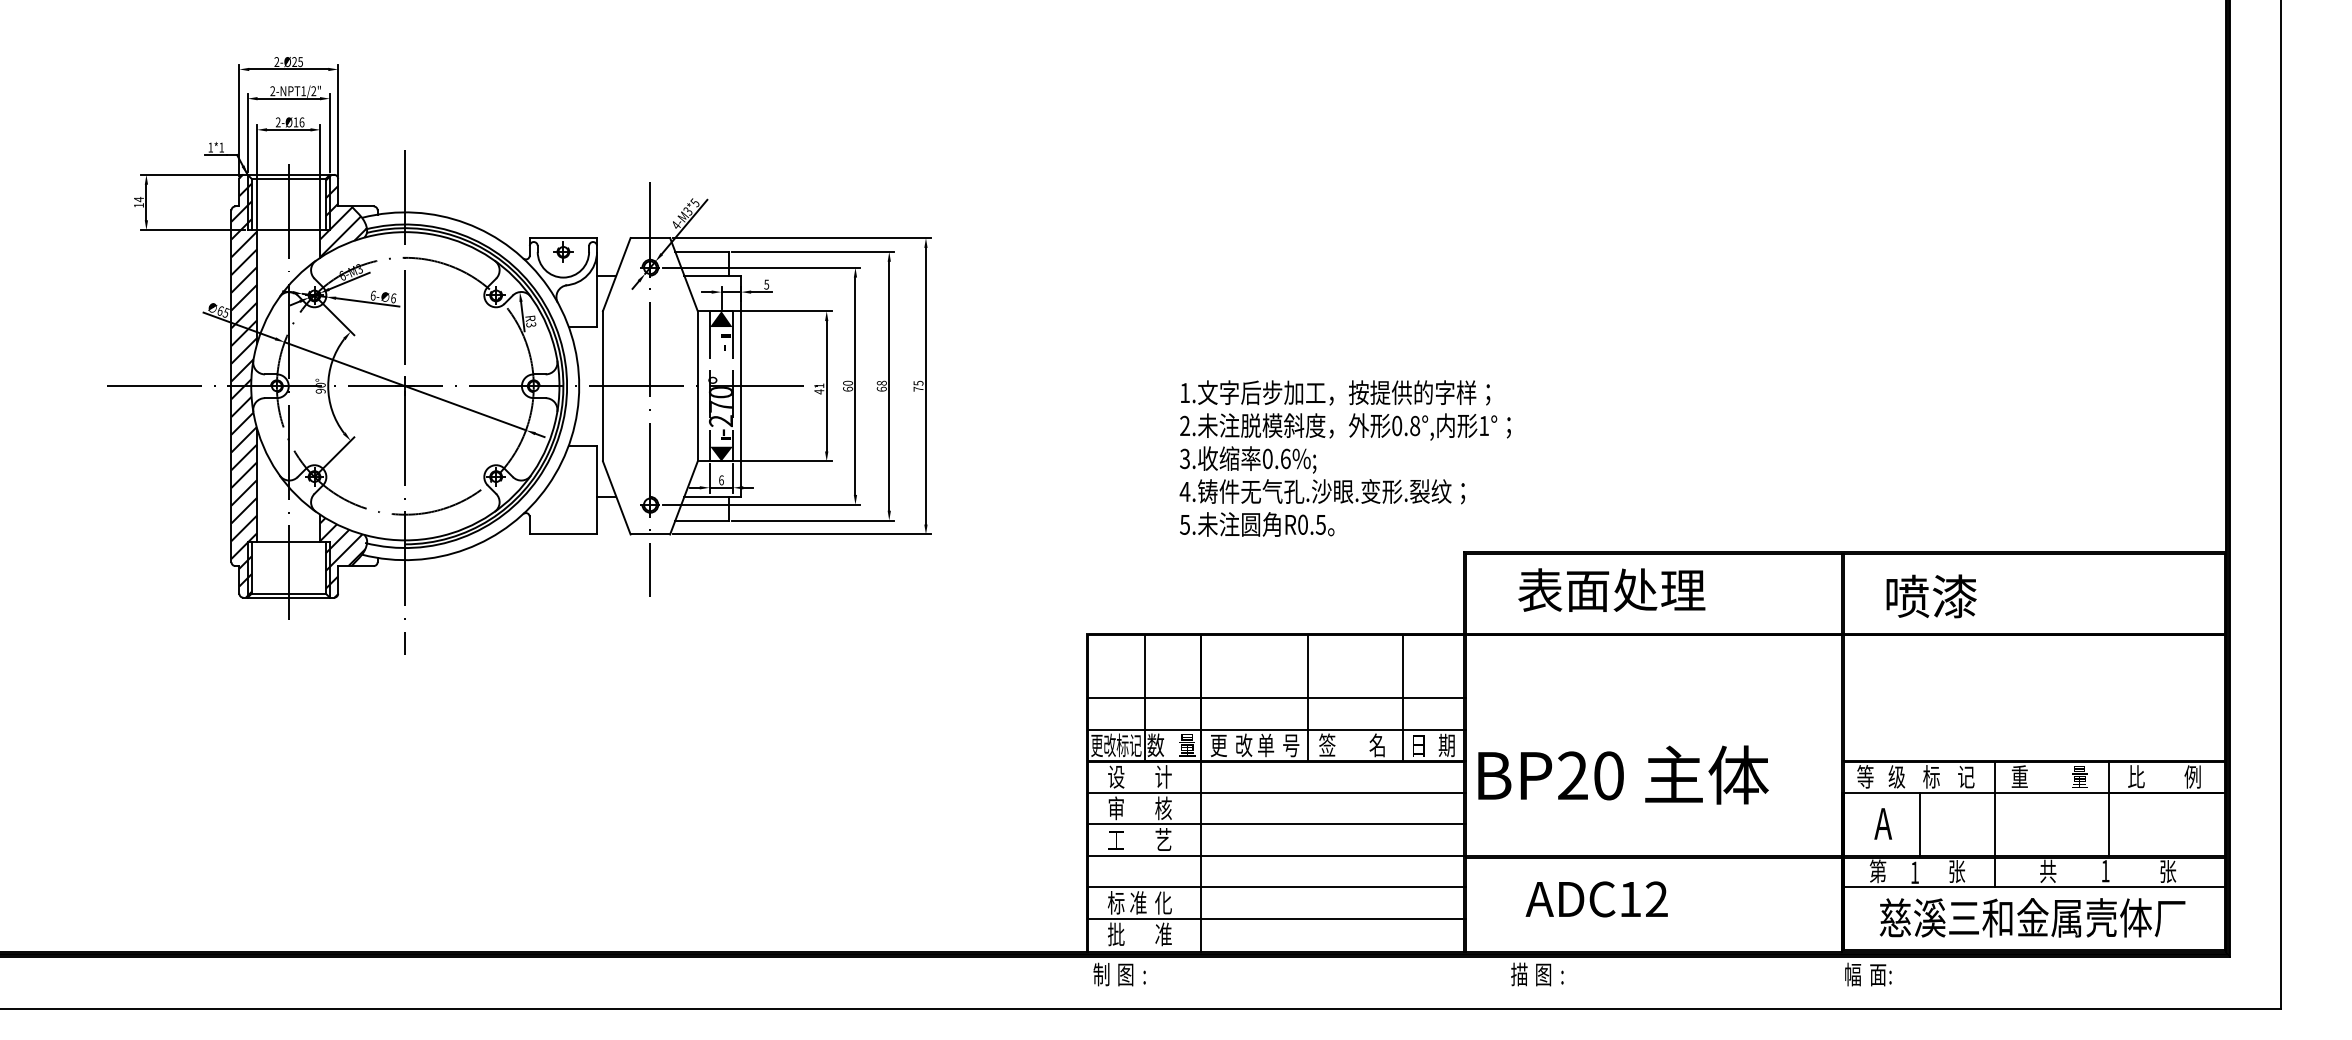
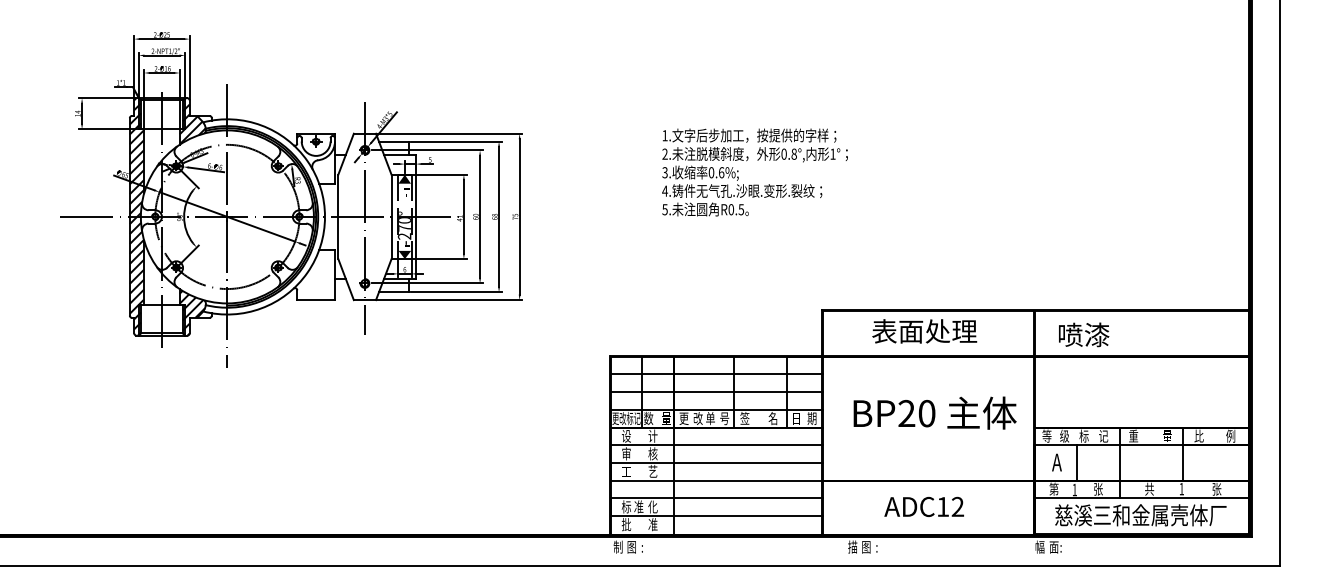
text: (1344, 458) -> (754, 172), moved
text: (1611, 590) -> (924, 331), moved
line: (1276, 666) -> (716, 374), added
text: (1622, 773) -> (934, 412), moved
text: (1595, 898) -> (923, 506), moved

